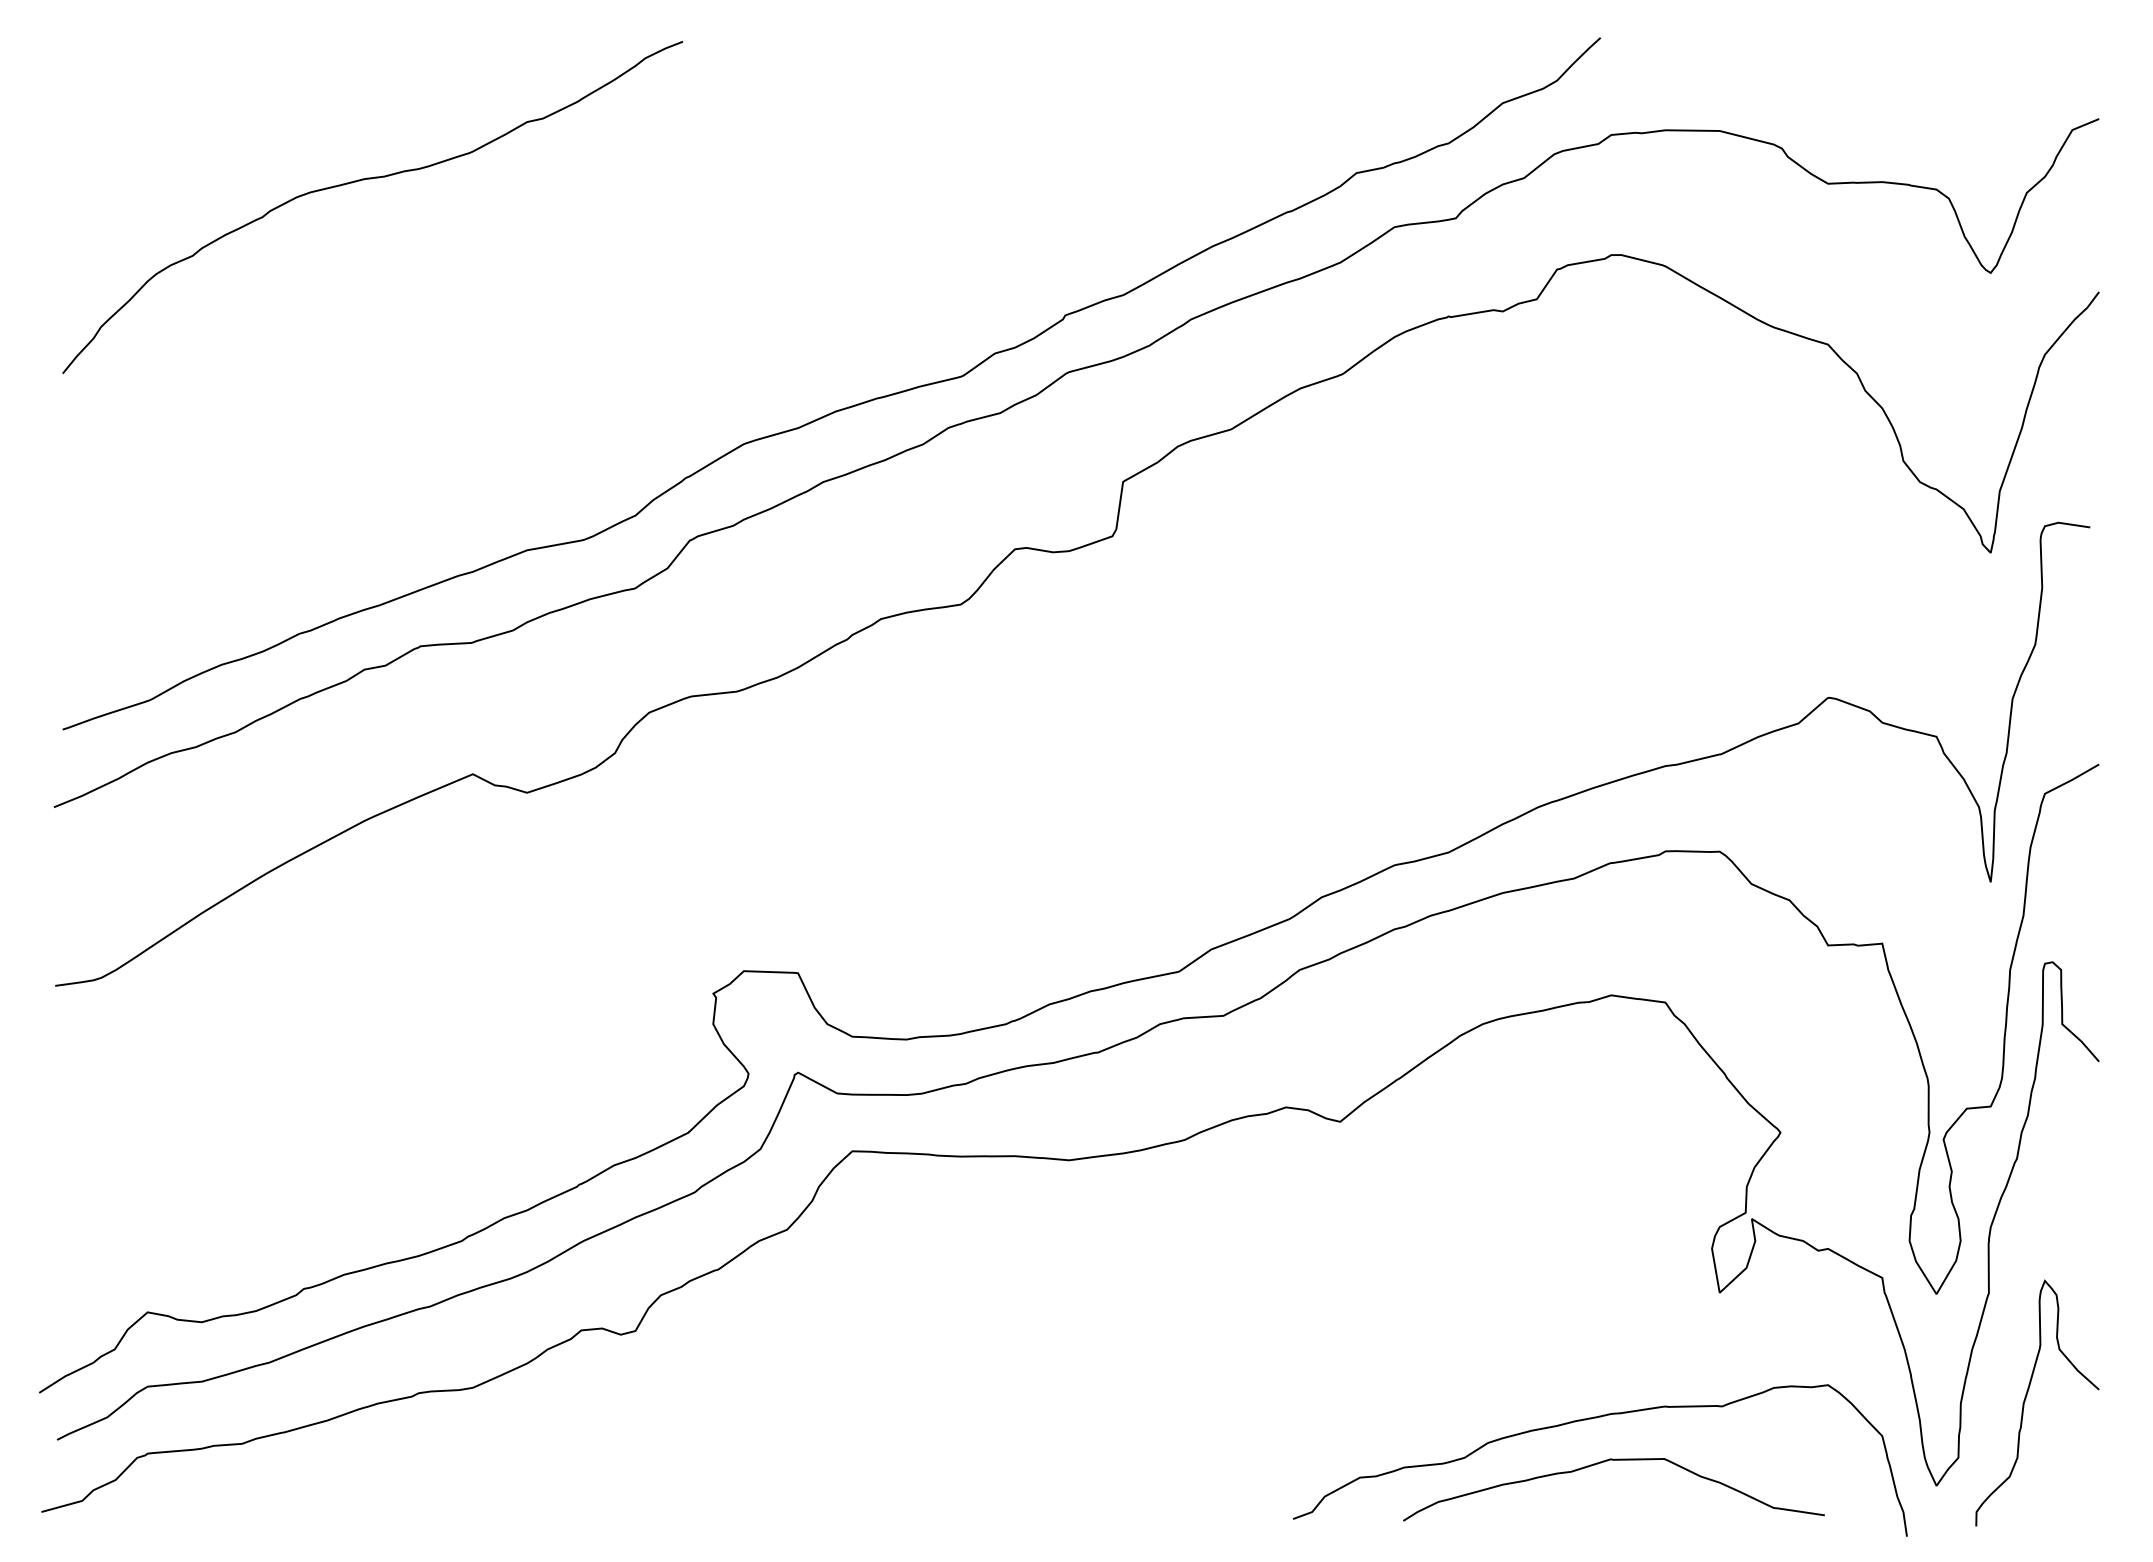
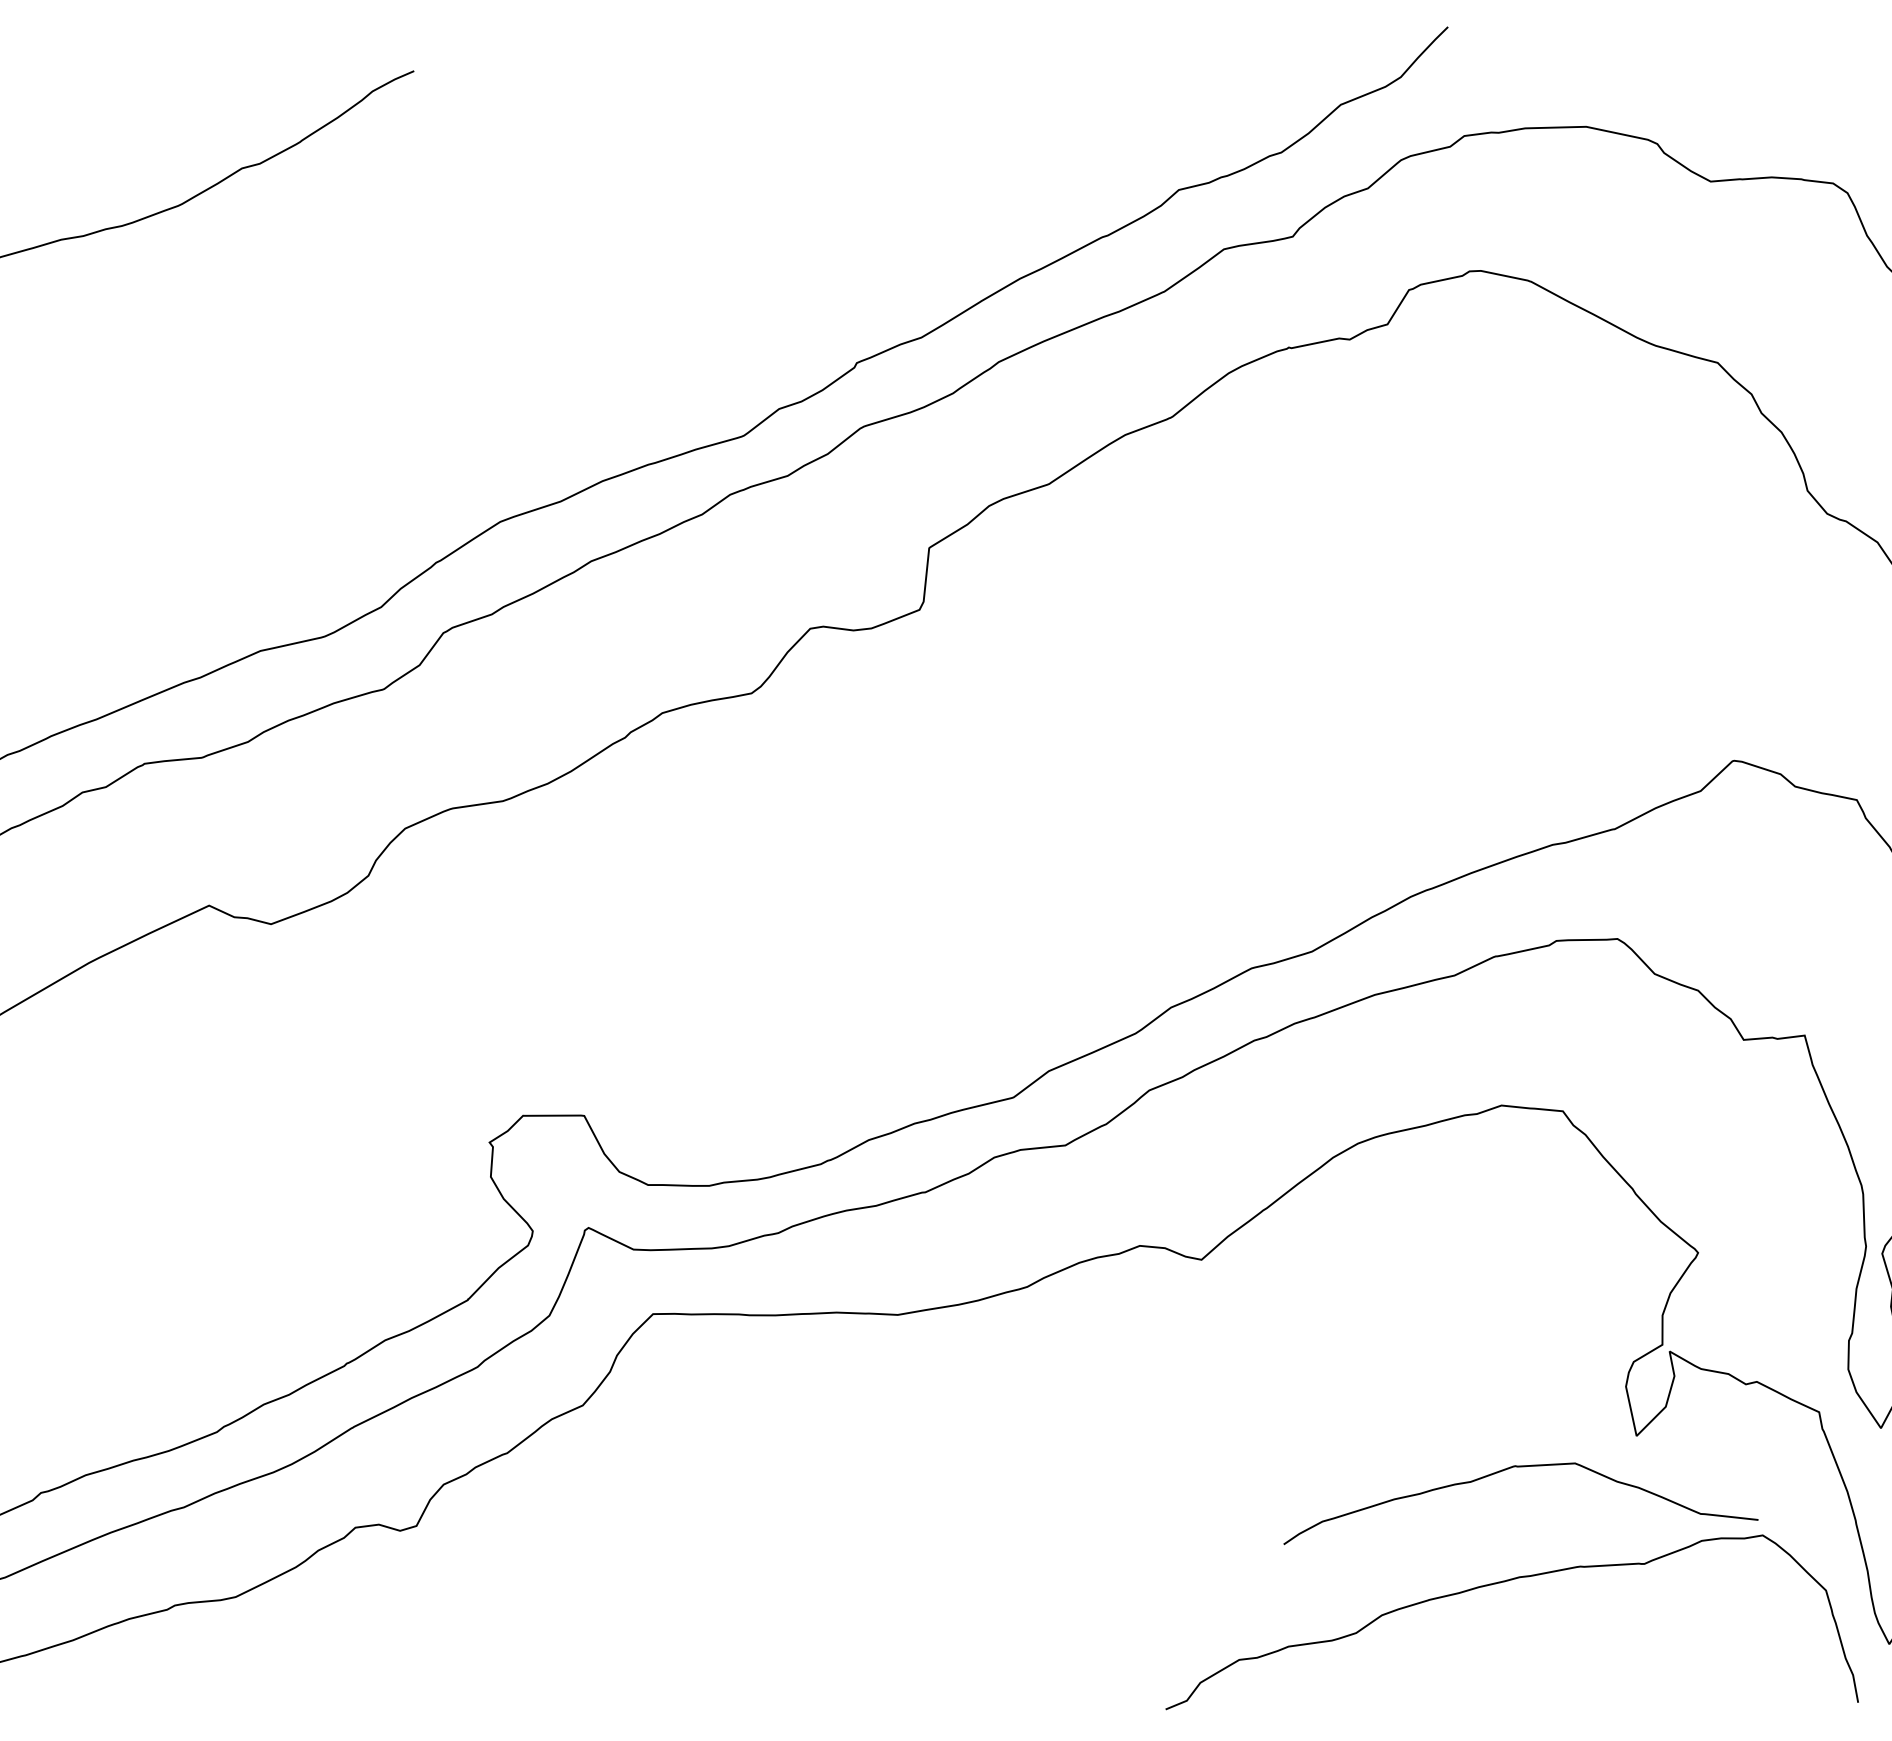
curve: (1604, 1462) -> (1507, 1469), moved

